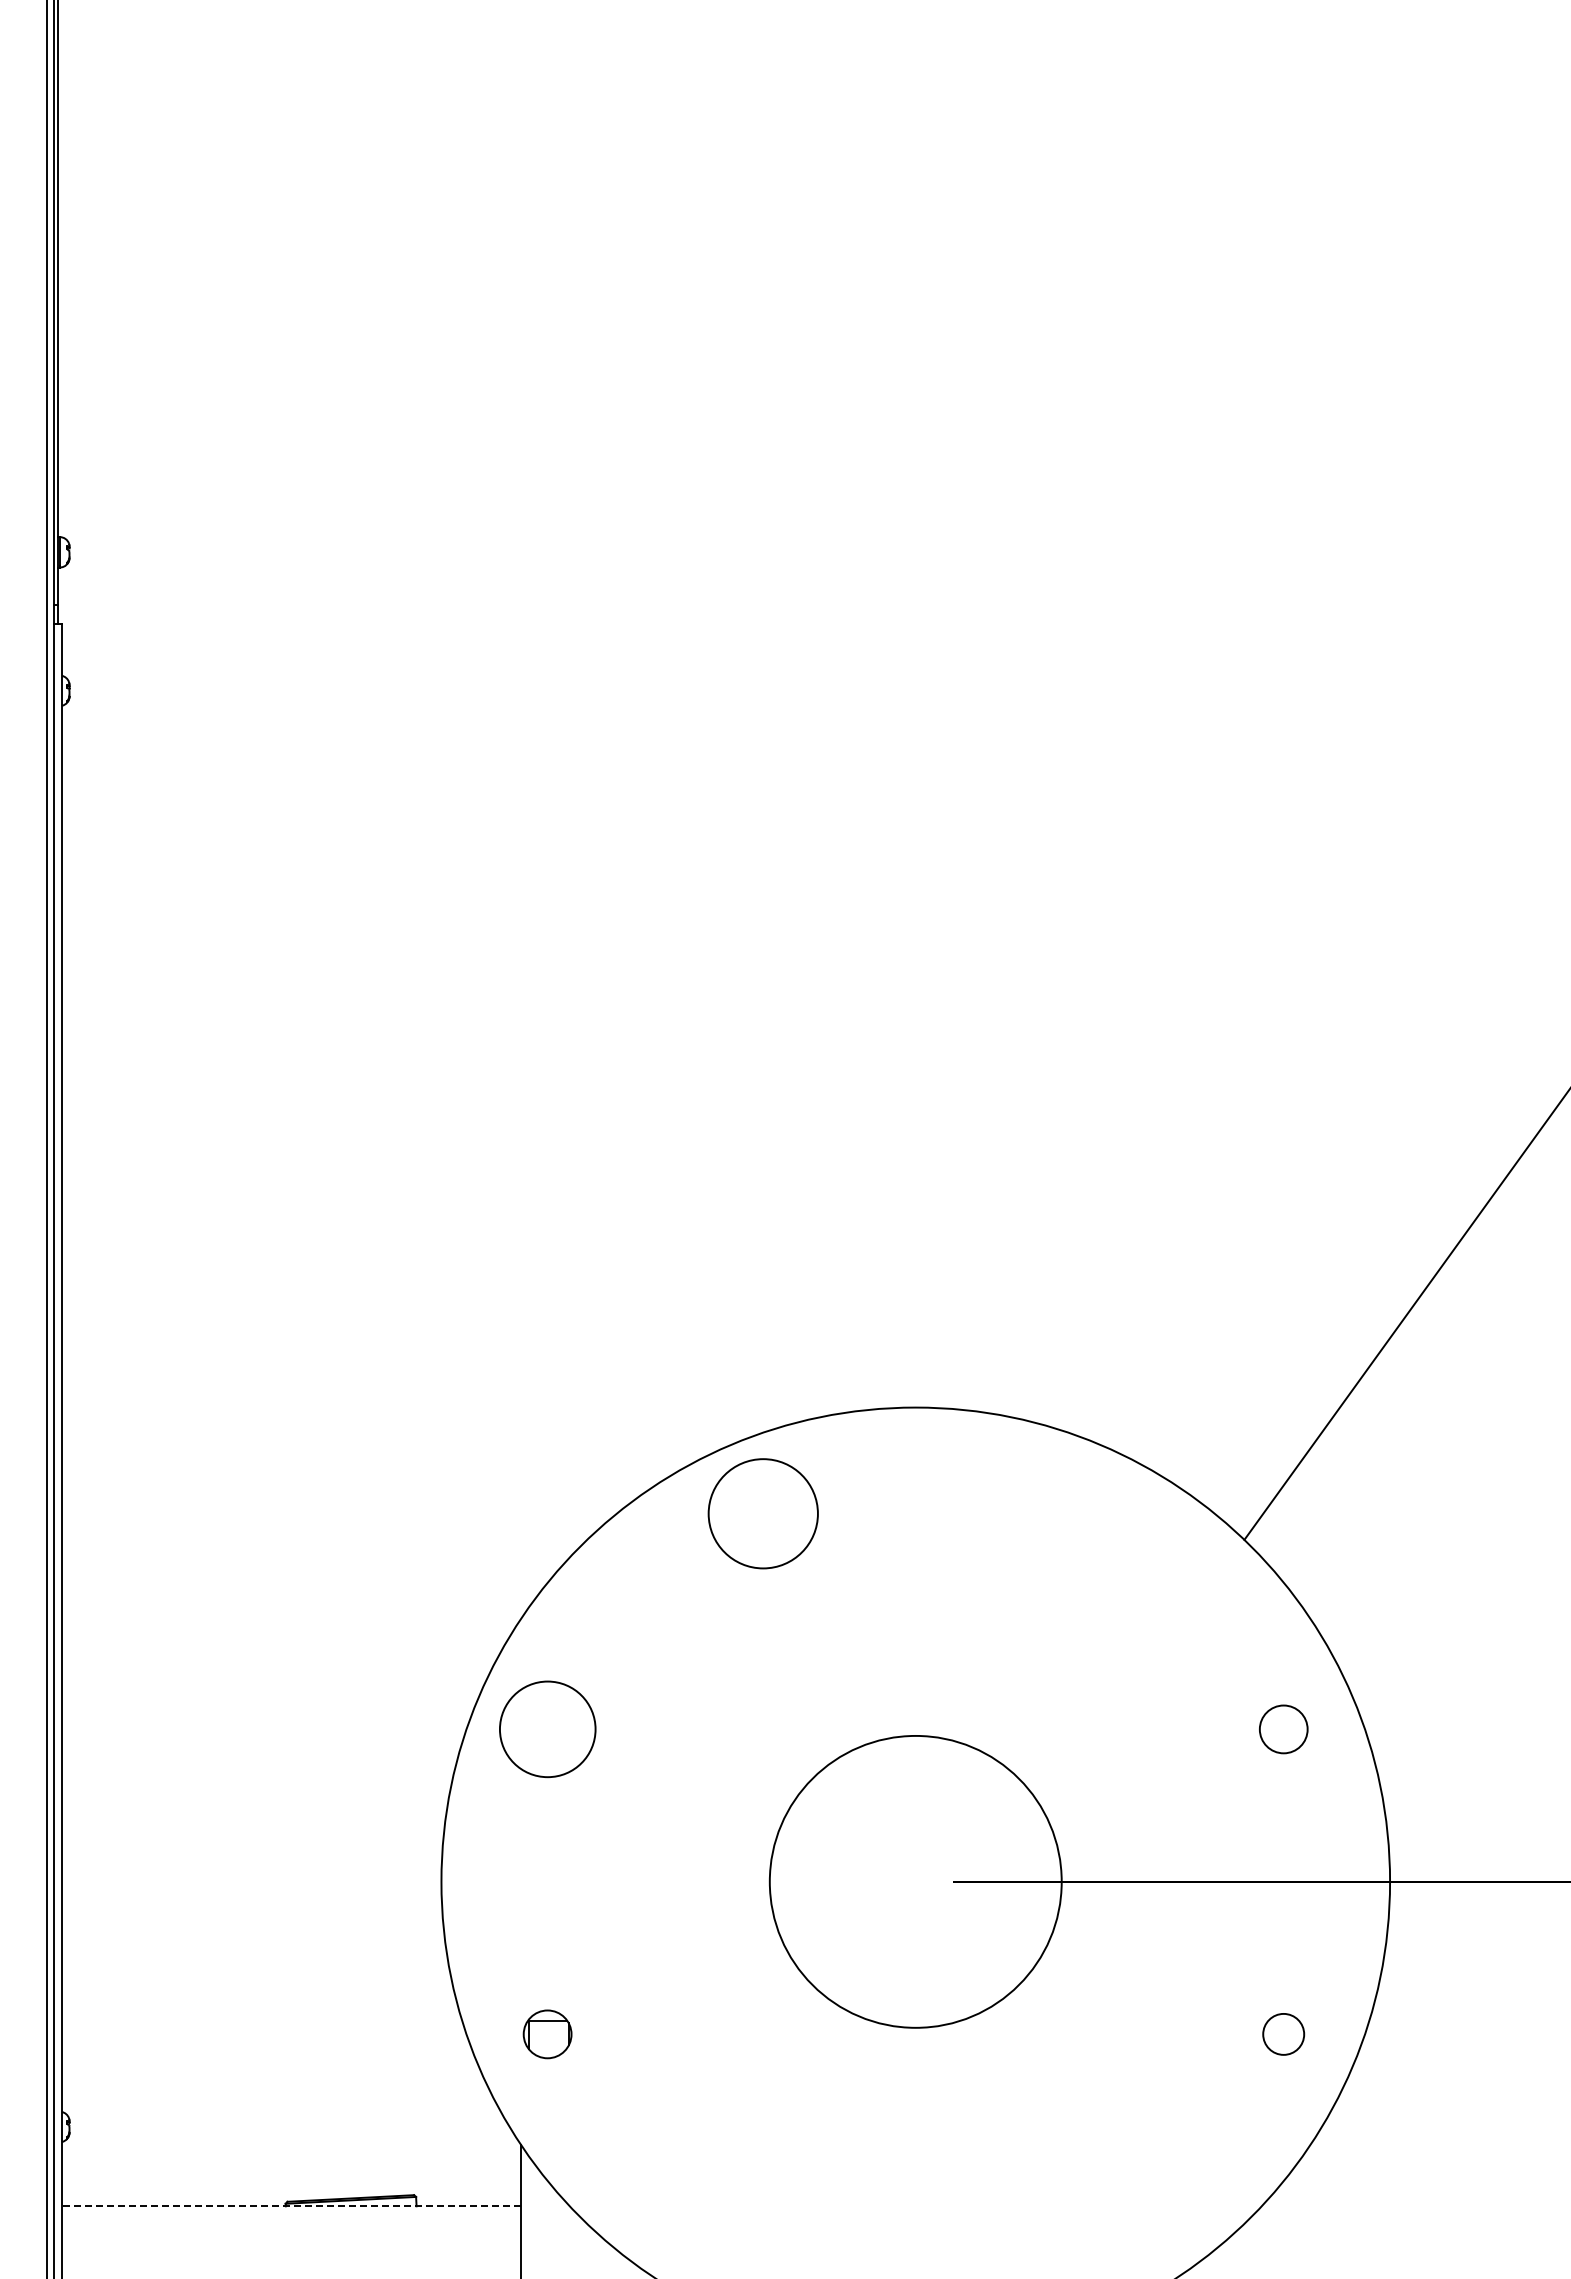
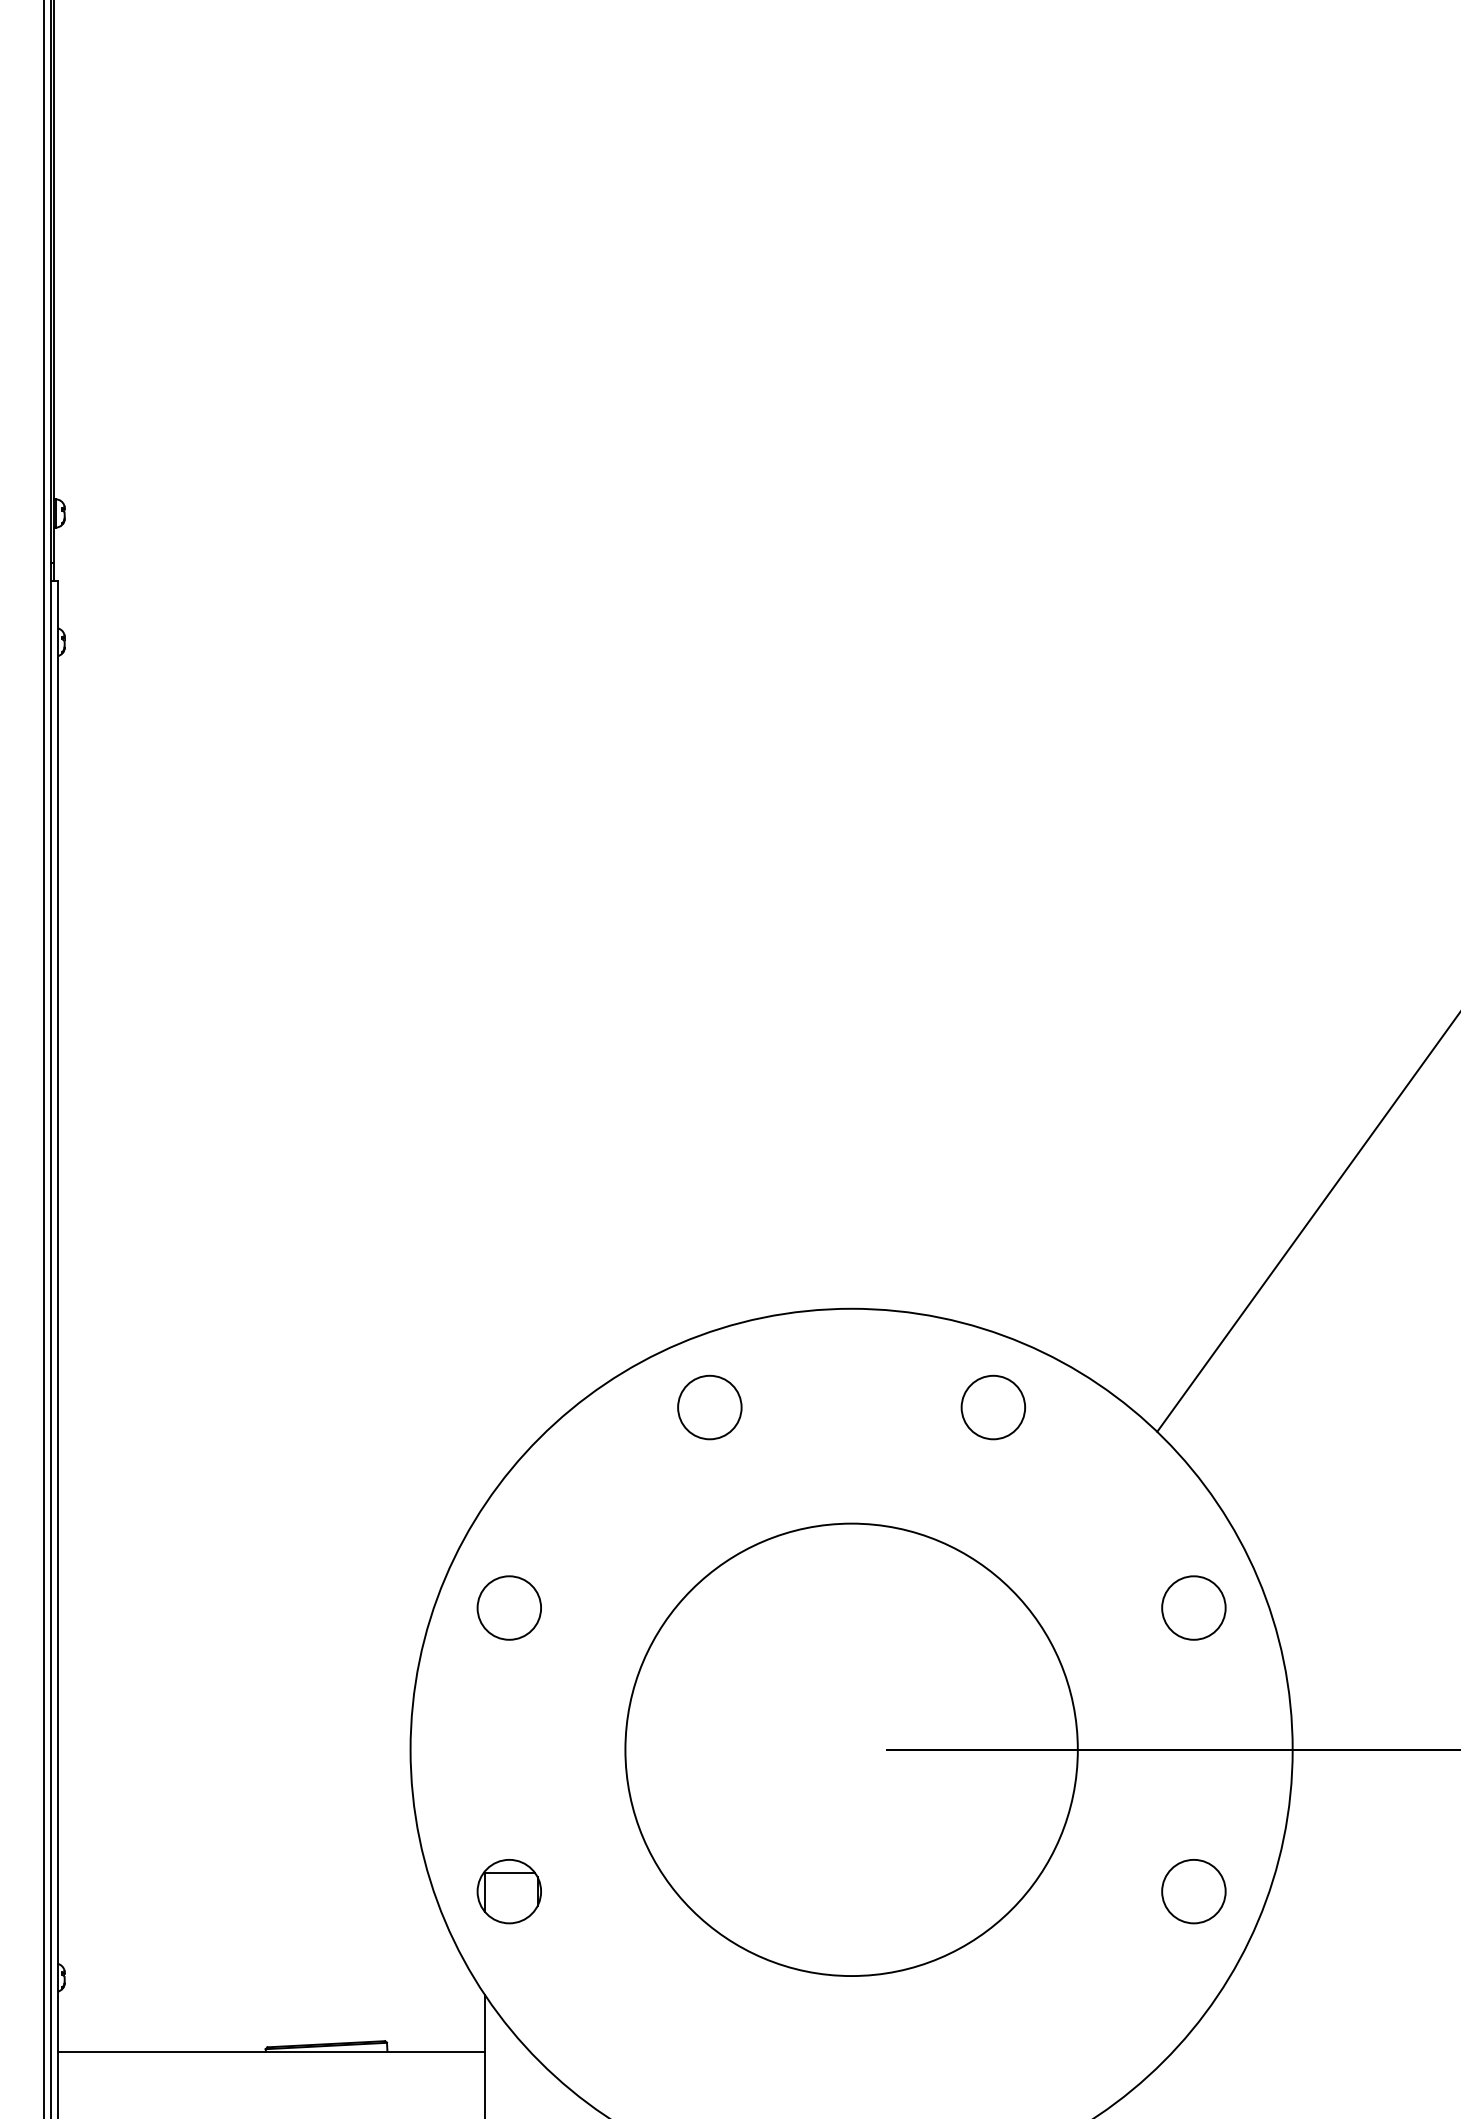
circle: (763, 1513) -> (710, 1407), size x0.62
circle: (1068, 1513) -> (993, 1407), added
circle: (547, 1729) -> (509, 1608), size x0.71
circle: (1283, 1729) -> (1193, 1608), size x1.43
circle: (915, 1881) -> (851, 1749), size x1.67
part: (547, 2034) -> (509, 1891), size x1.43
circle: (1283, 2034) -> (1193, 1891), size x1.67
line: (291, 2206) -> (271, 2051), dashed -> solid

